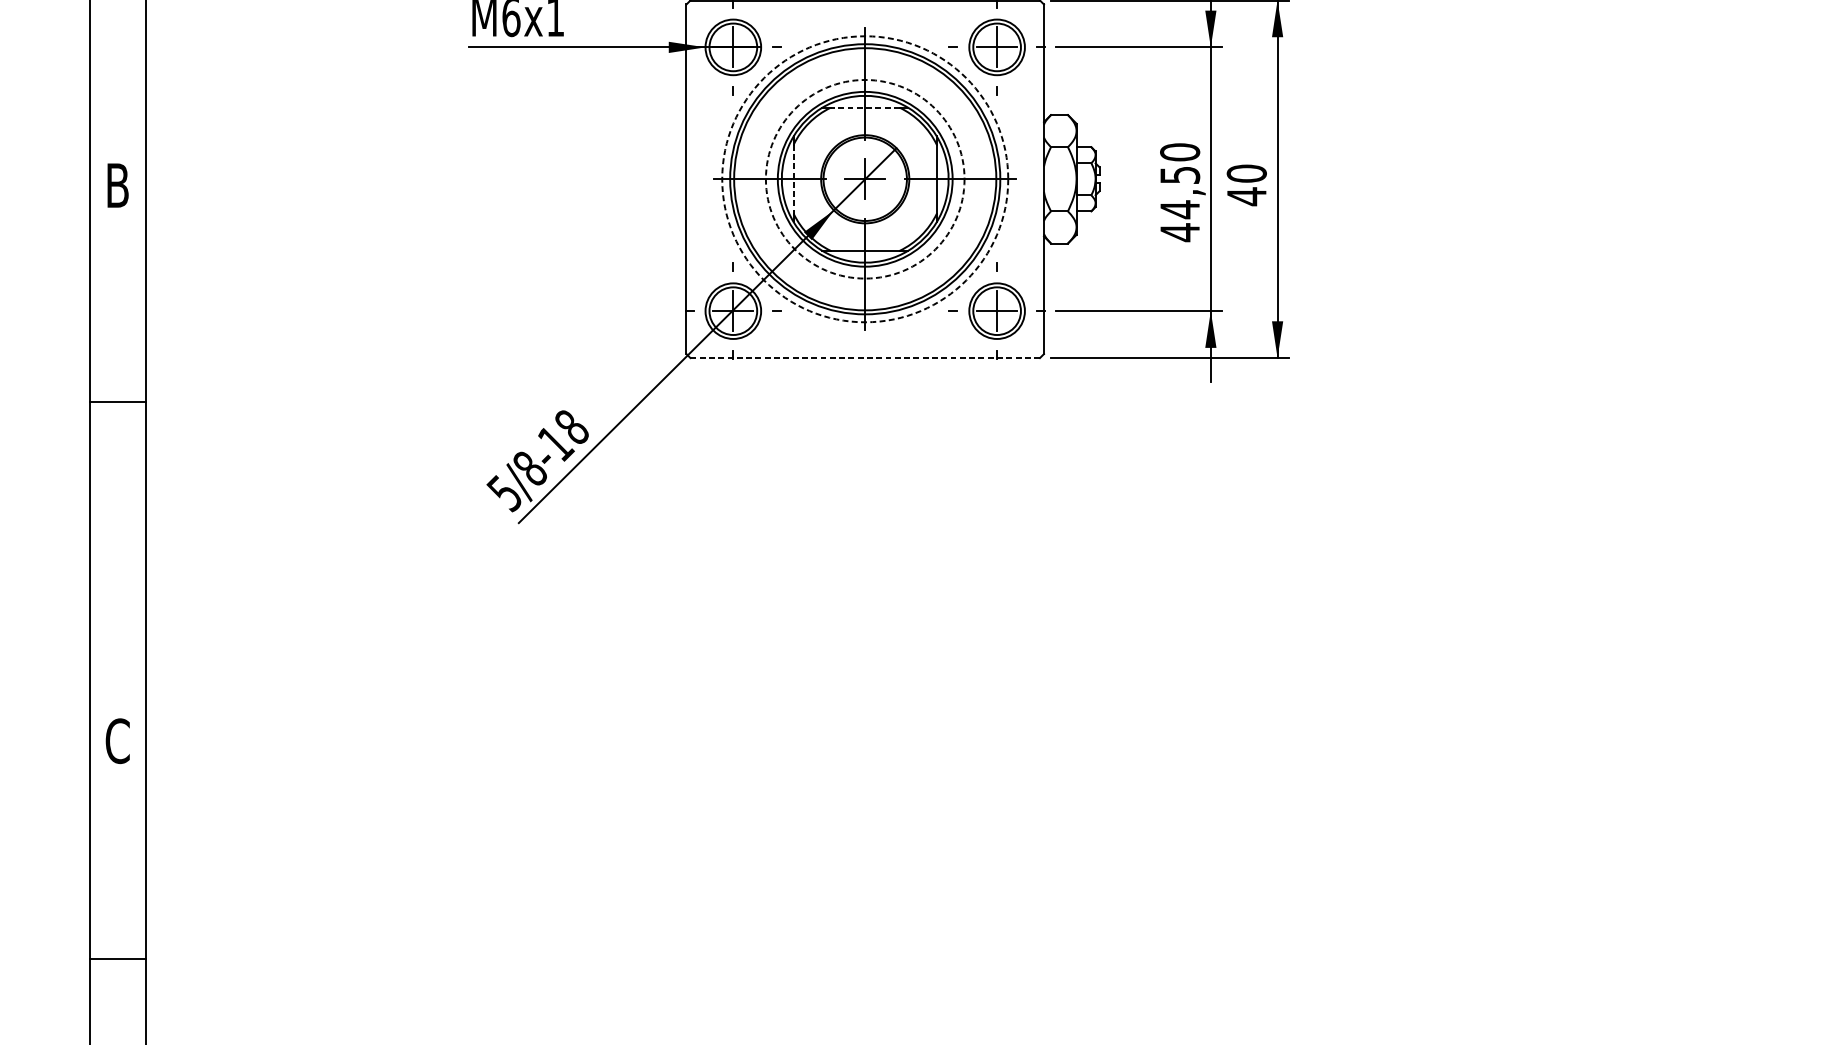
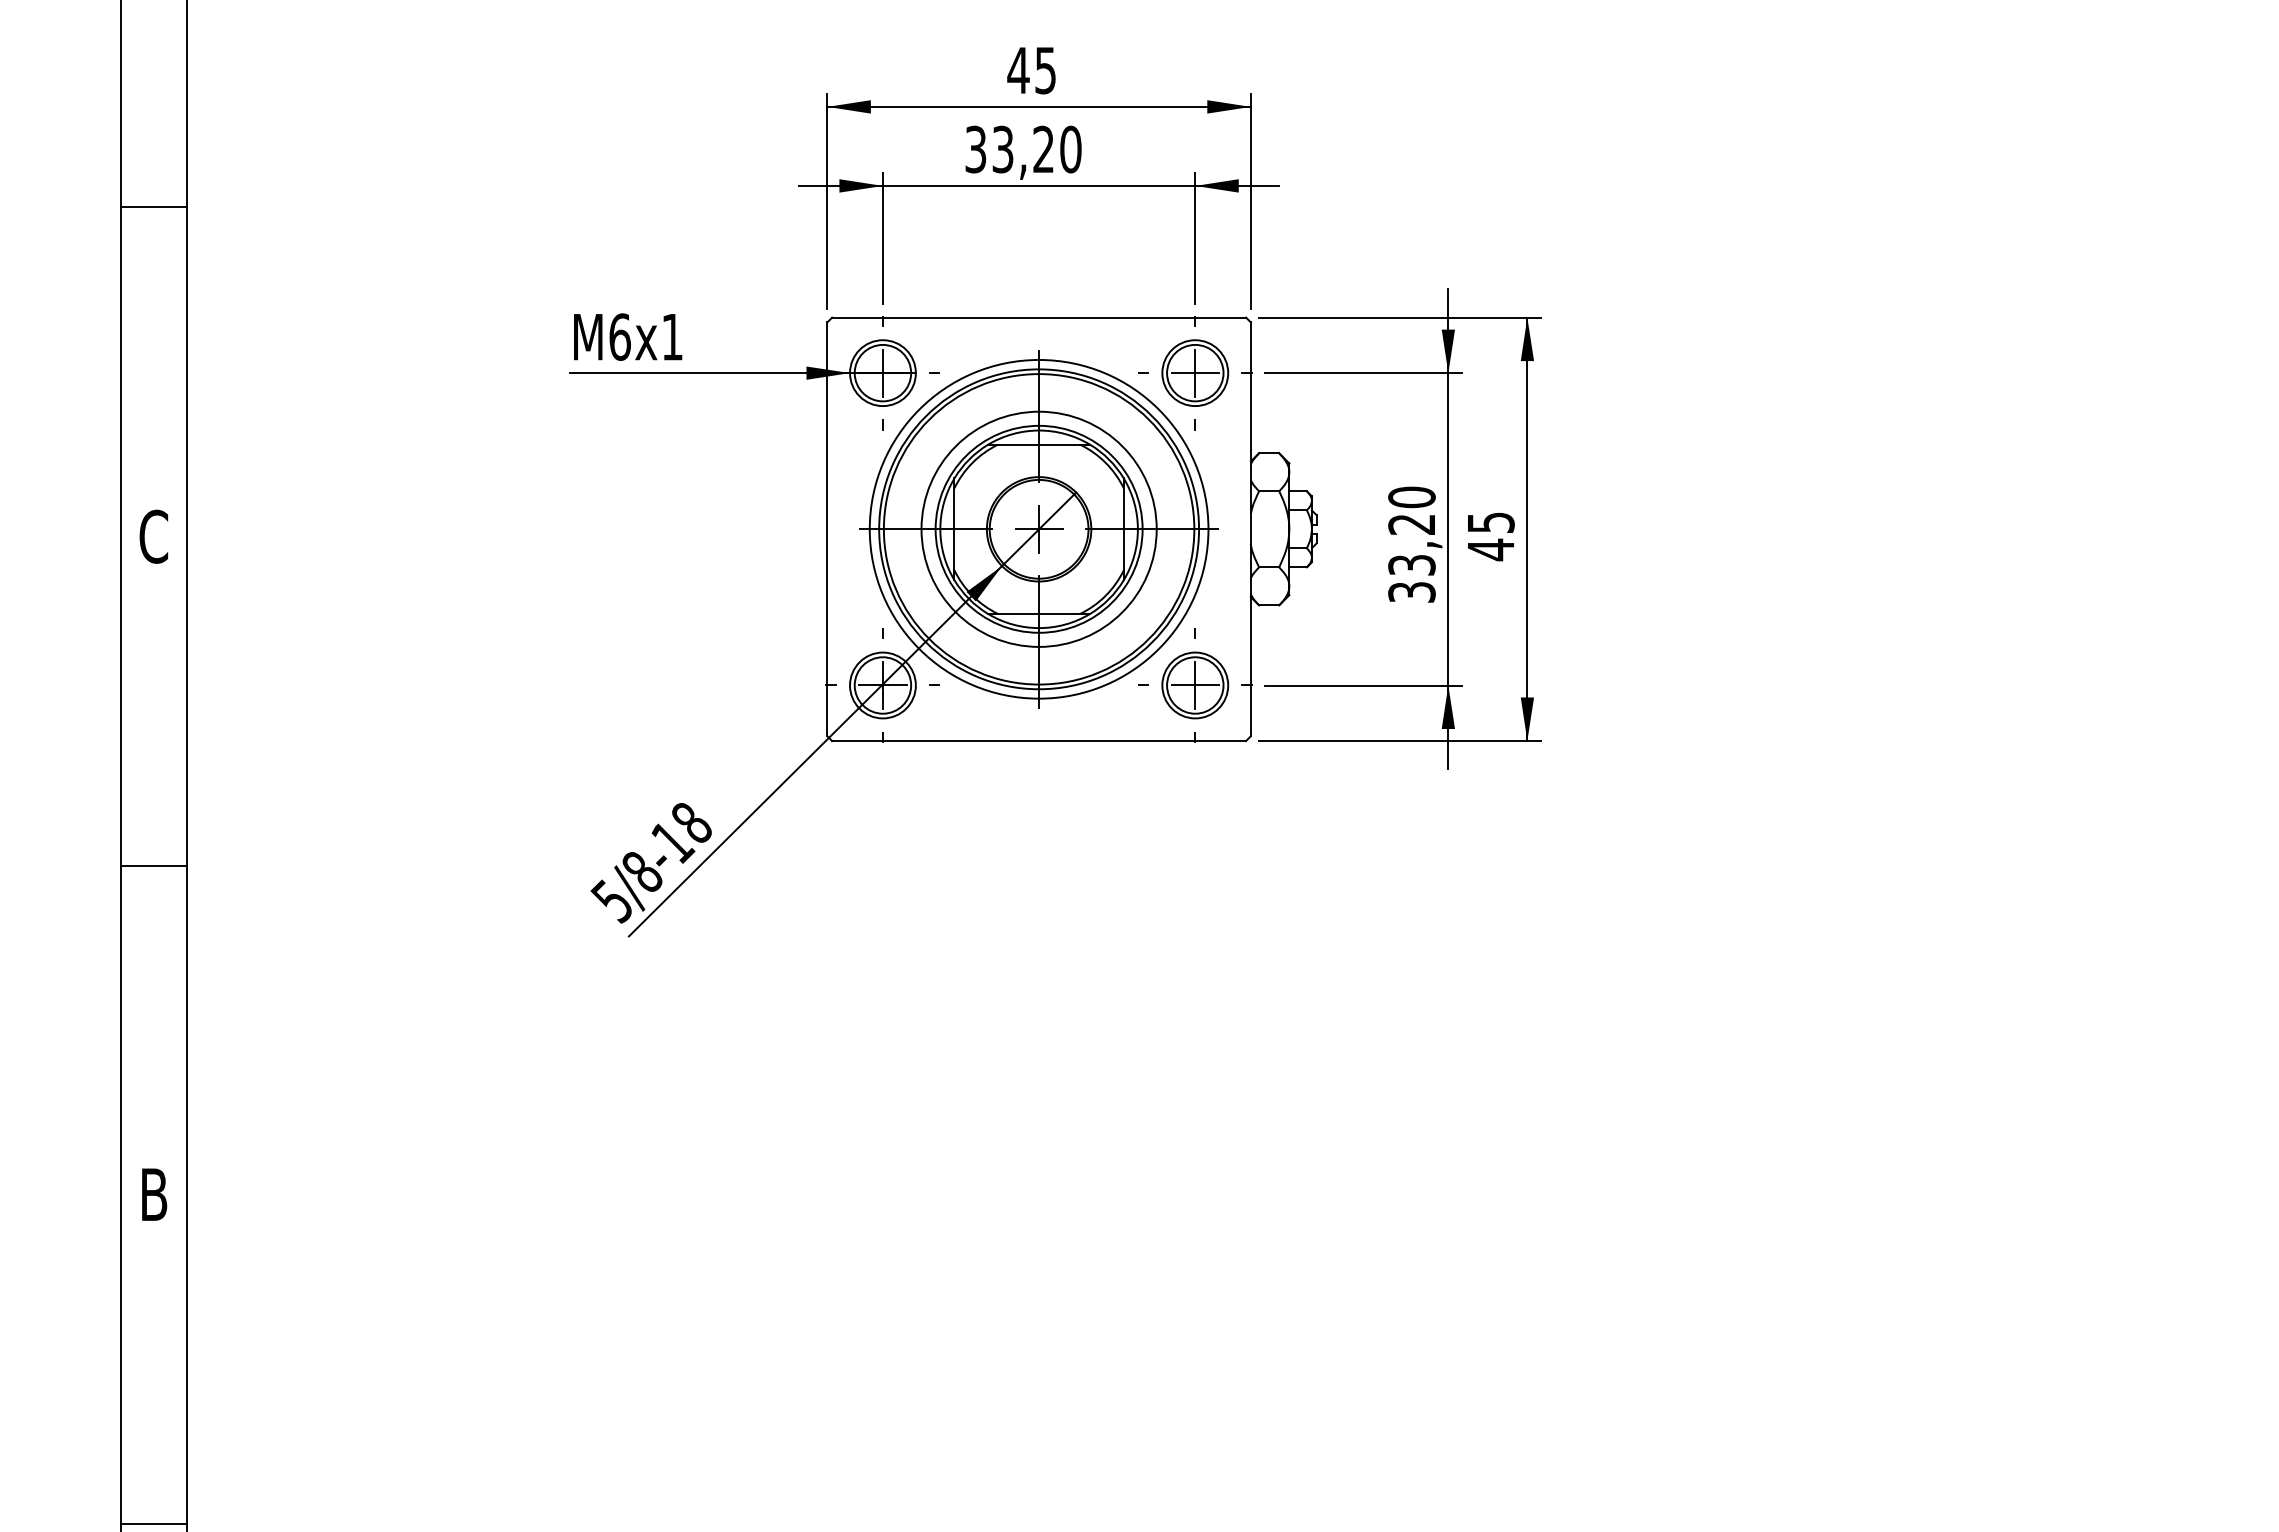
line: (864, 107) -> (1038, 444), dashed -> solid
text: (1246, 173) -> (1490, 522), 40 -> 45
circle: (864, 178) -> (1038, 528), dashed -> solid
circle: (864, 178) -> (1038, 528), dashed -> solid
line: (793, 179) -> (954, 529), dashed -> solid
text: (117, 185) -> (153, 536), B -> C
text: (1179, 203) -> (1411, 558), 44,50 -> 33,20
line: (865, 358) -> (1039, 741), dashed -> solid
line: (118, 401) -> (154, 865), moved
text: (117, 741) -> (153, 1194), C -> B
line: (118, 958) -> (154, 1524), moved

